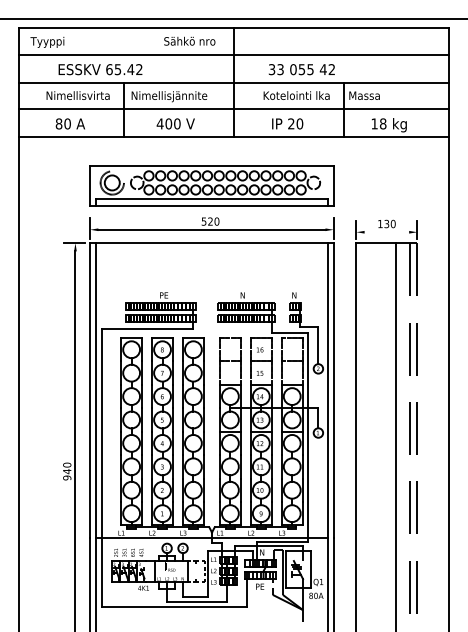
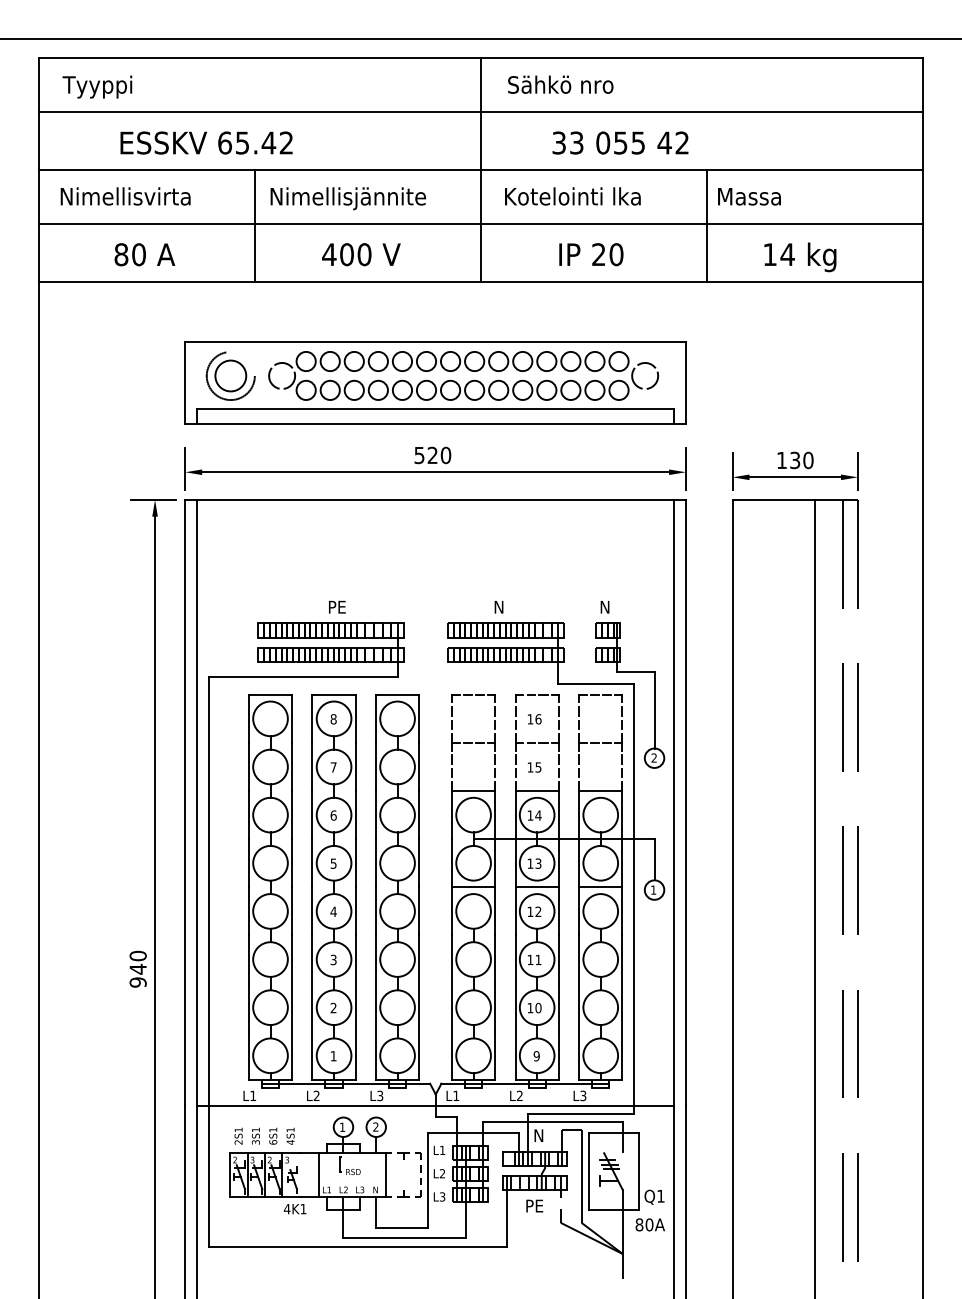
text: (189, 40) -> (560, 83), moved
text: (77, 95) -> (124, 196), moved
text: (296, 95) -> (572, 196), moved
text: (382, 123) -> (786, 253), 18 -> 14
line: (386, 232) -> (794, 477), added

